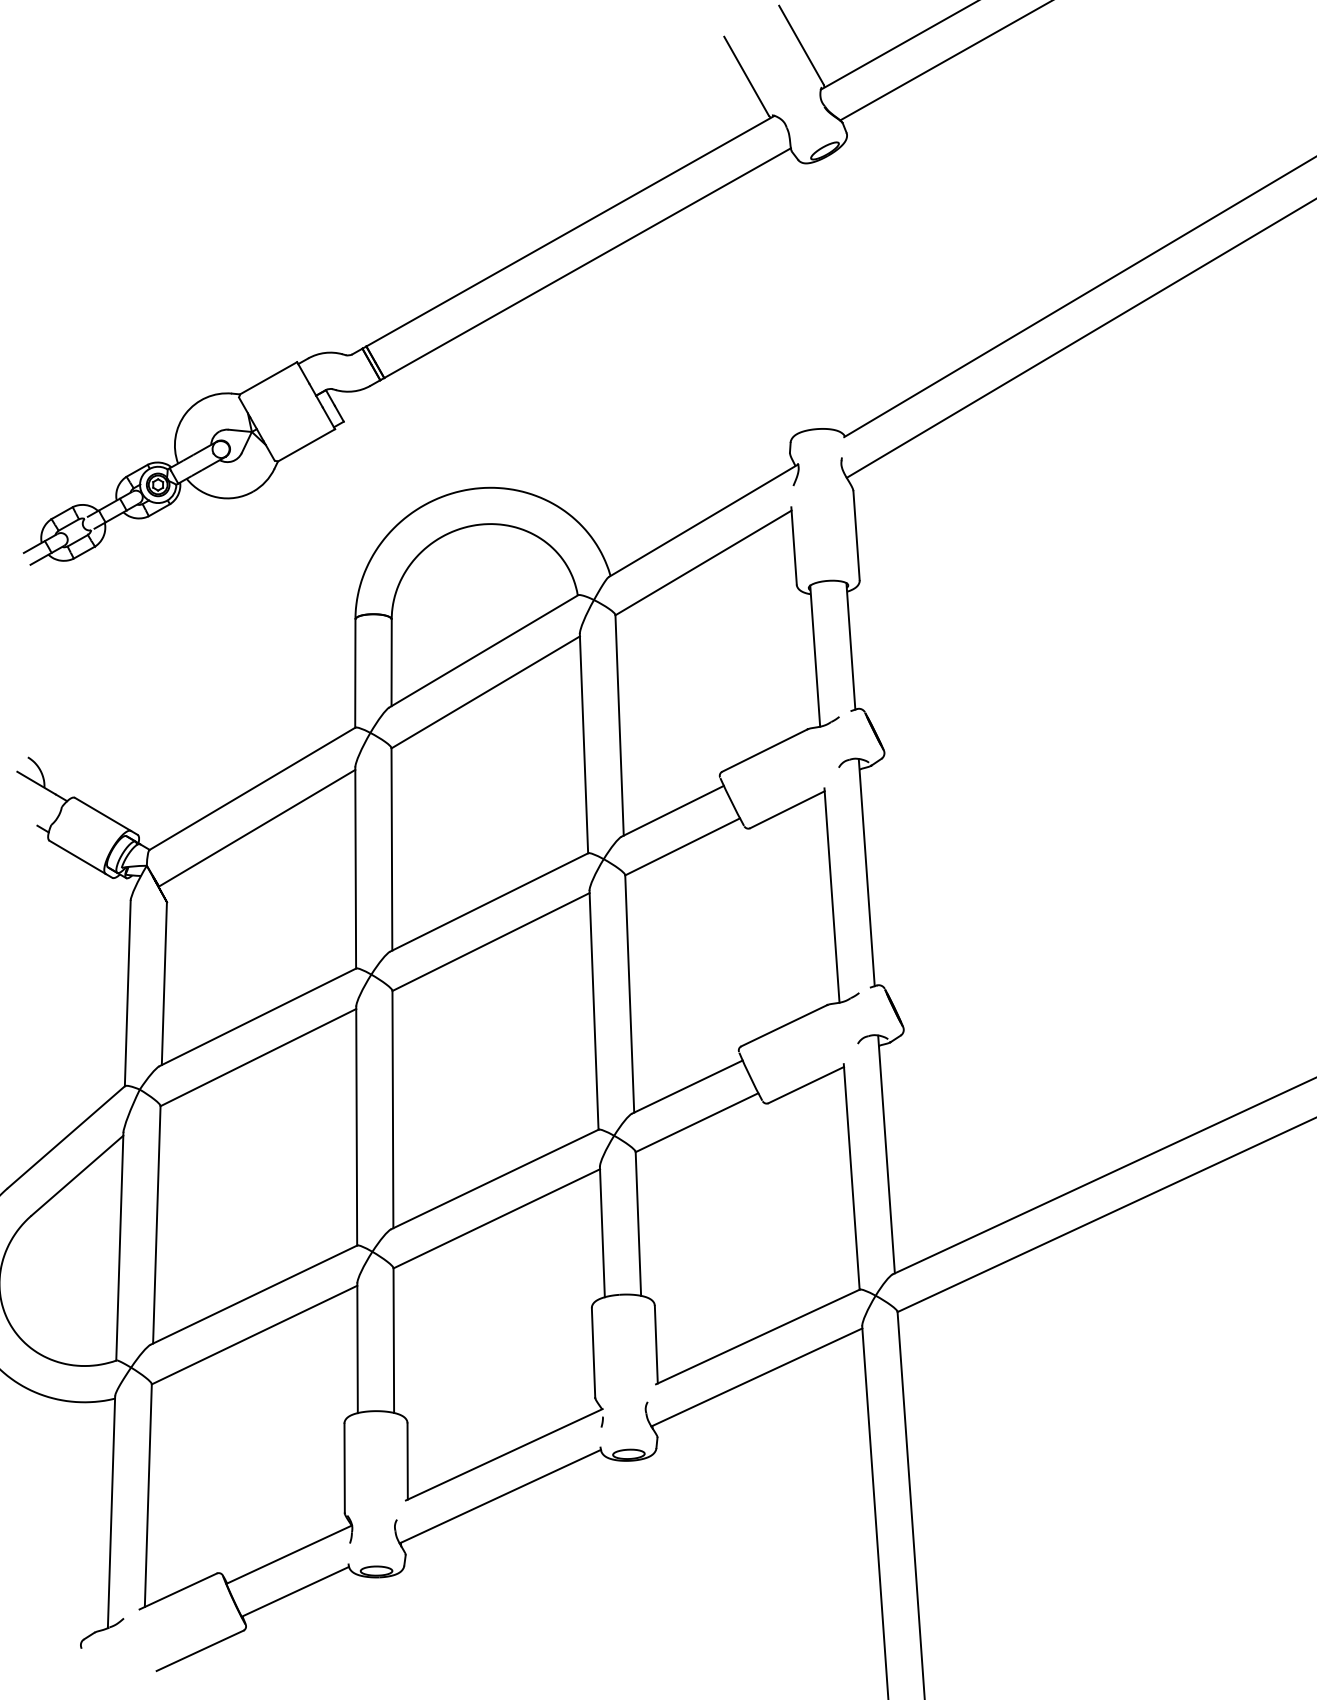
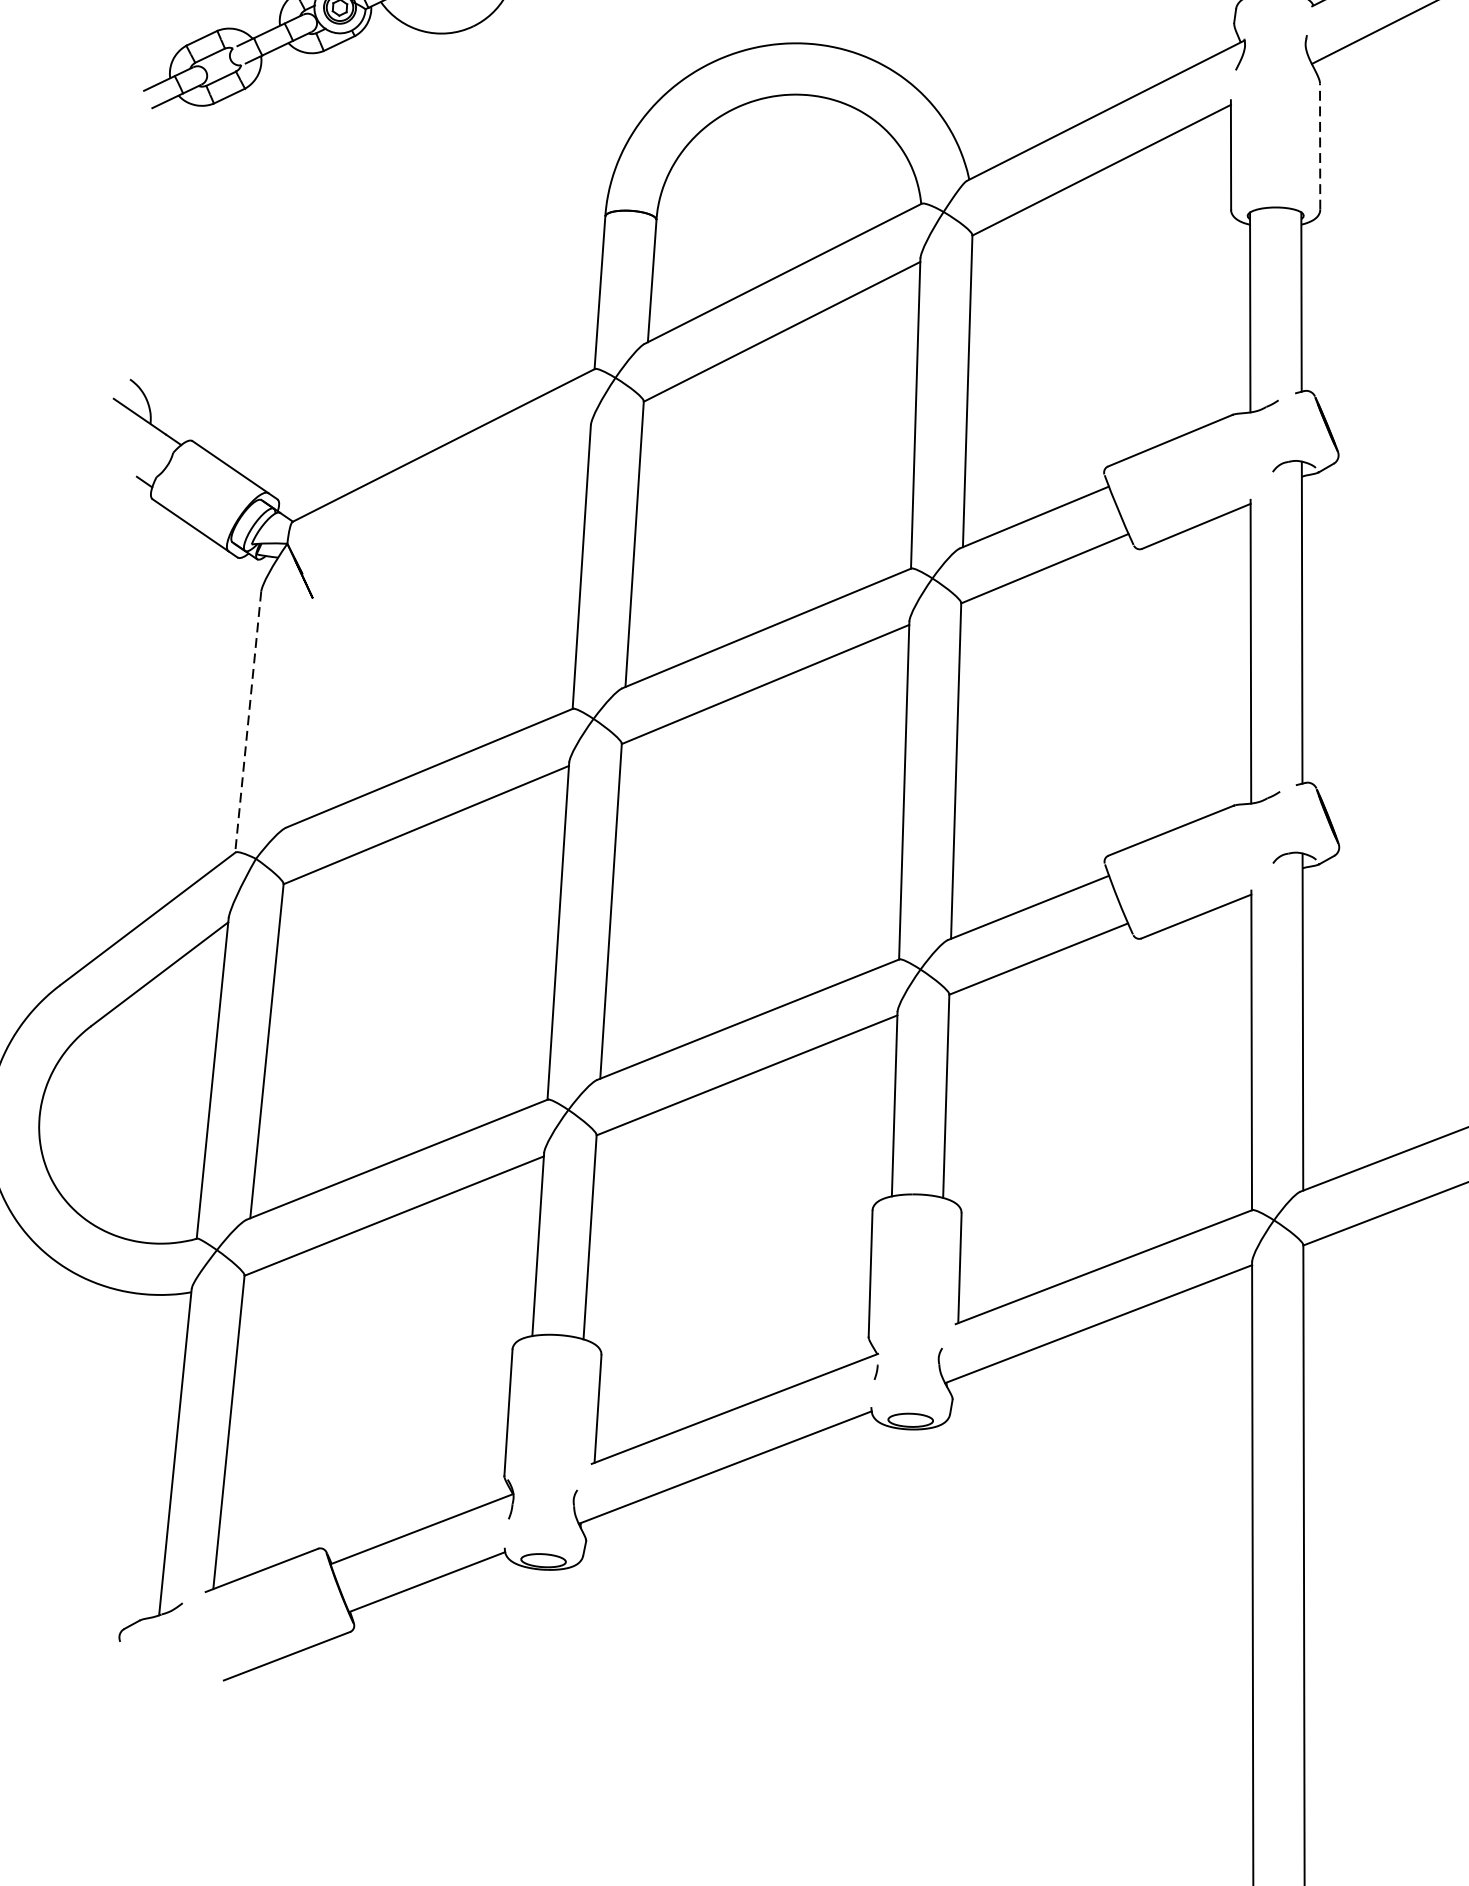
line: (856, 535) -> (1320, 146), solid -> dashed
line: (257, 827) -> (447, 500), removed
line: (163, 983) -> (299, 711), removed
line: (127, 993) -> (247, 722), solid -> dashed

